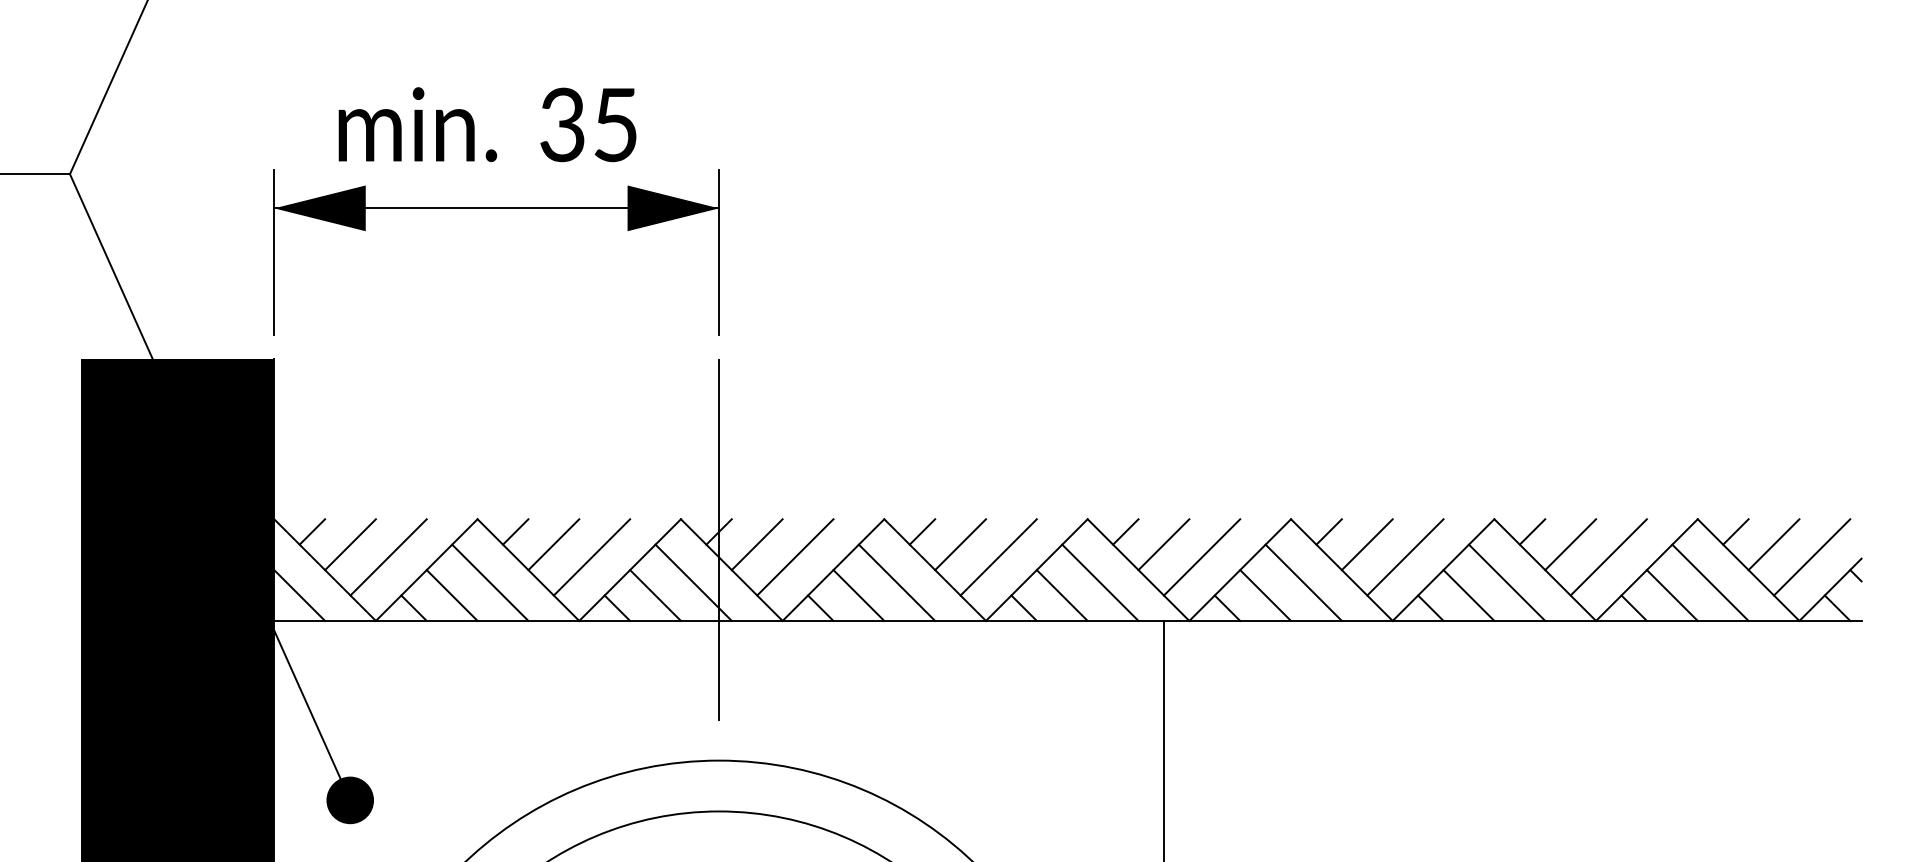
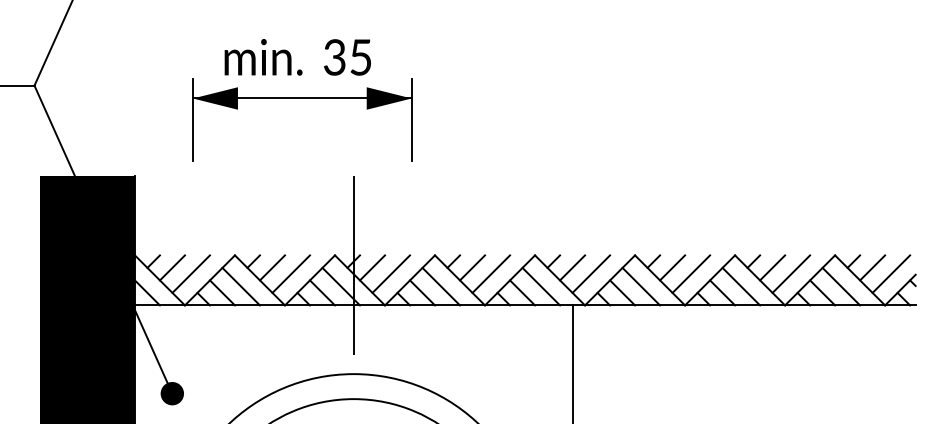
part: (496, 212) -> (302, 100), moved

